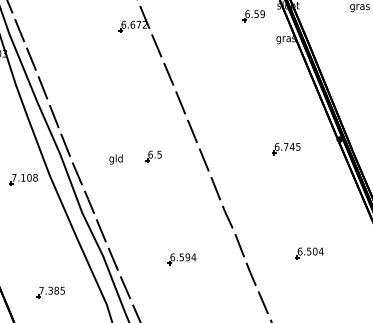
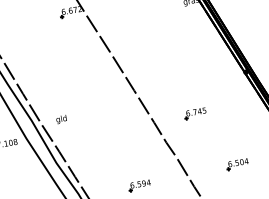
part: (286, 149) -> (195, 114), moved
part: (153, 156) -> (104, 109), removed
text: (115, 159) -> (61, 119), moved

